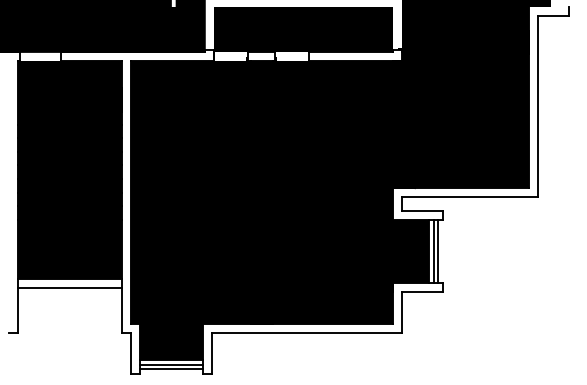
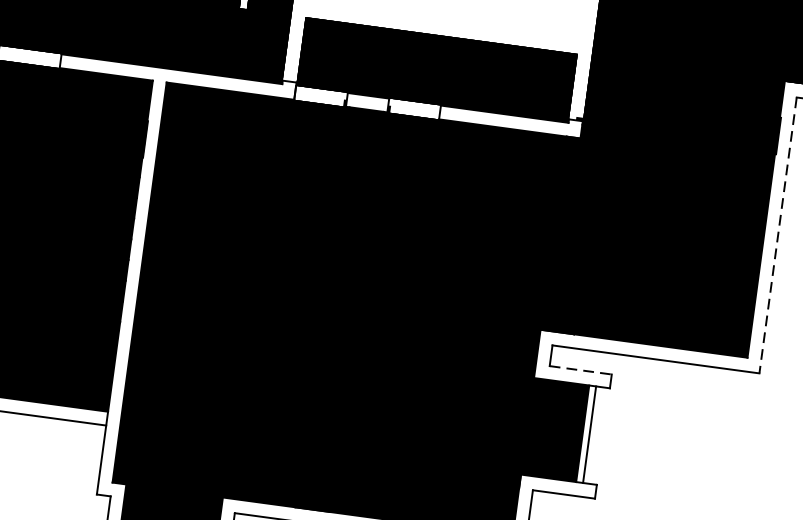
line: (537, 107) -> (777, 236), solid -> dashed
line: (422, 210) -> (580, 369), solid -> dashed
line: (438, 251) -> (596, 435), removed

